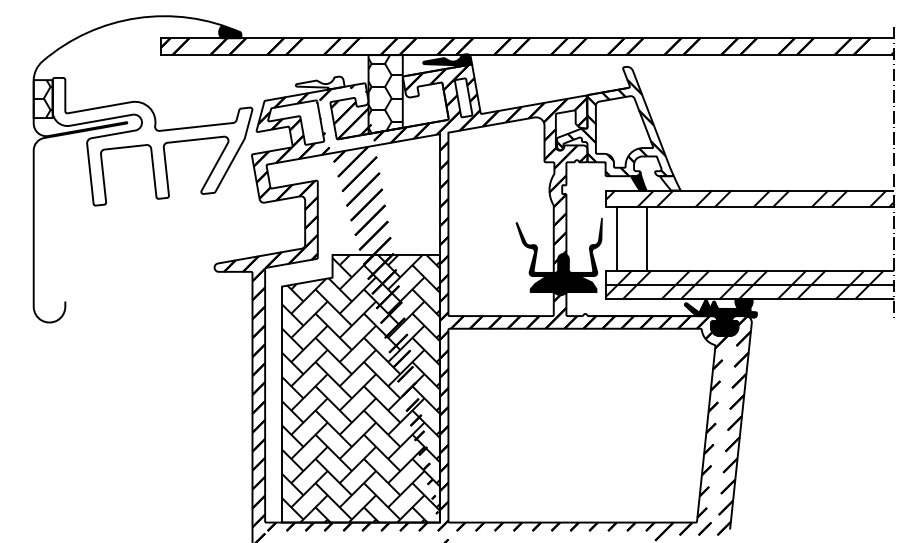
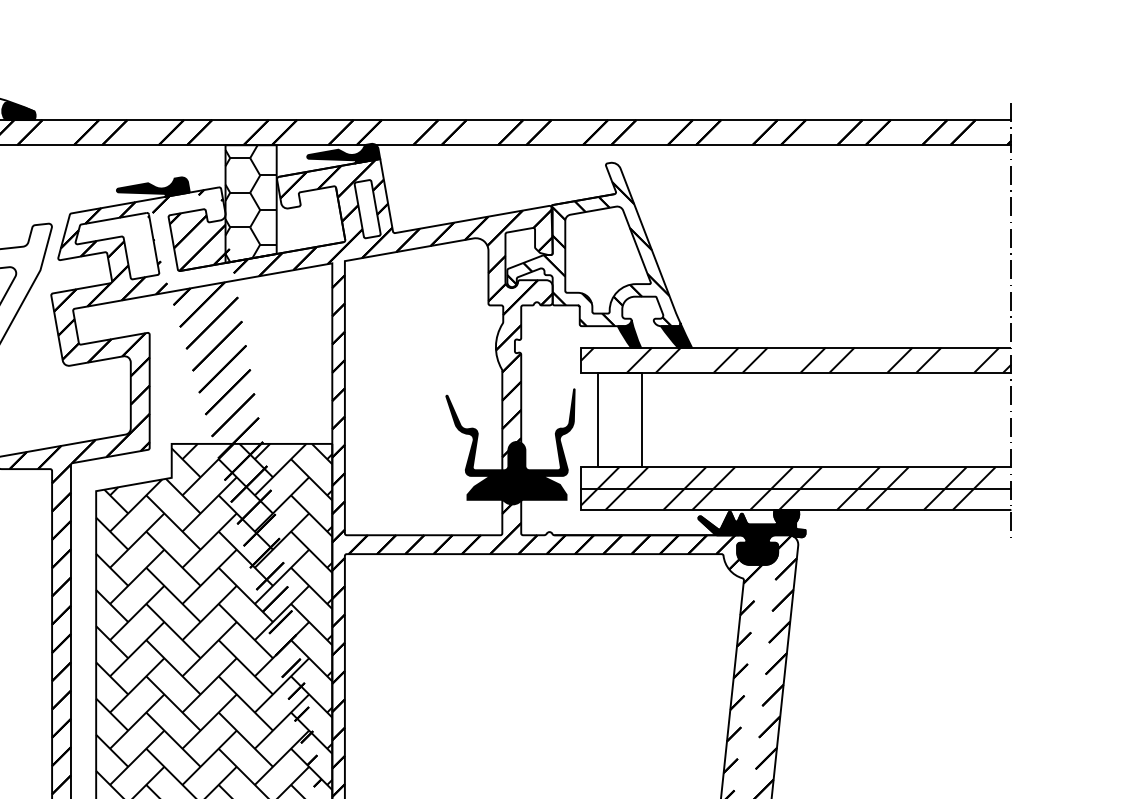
fill: (319, 82) -> (152, 186), added
fill: (669, 182) -> (675, 335), added

